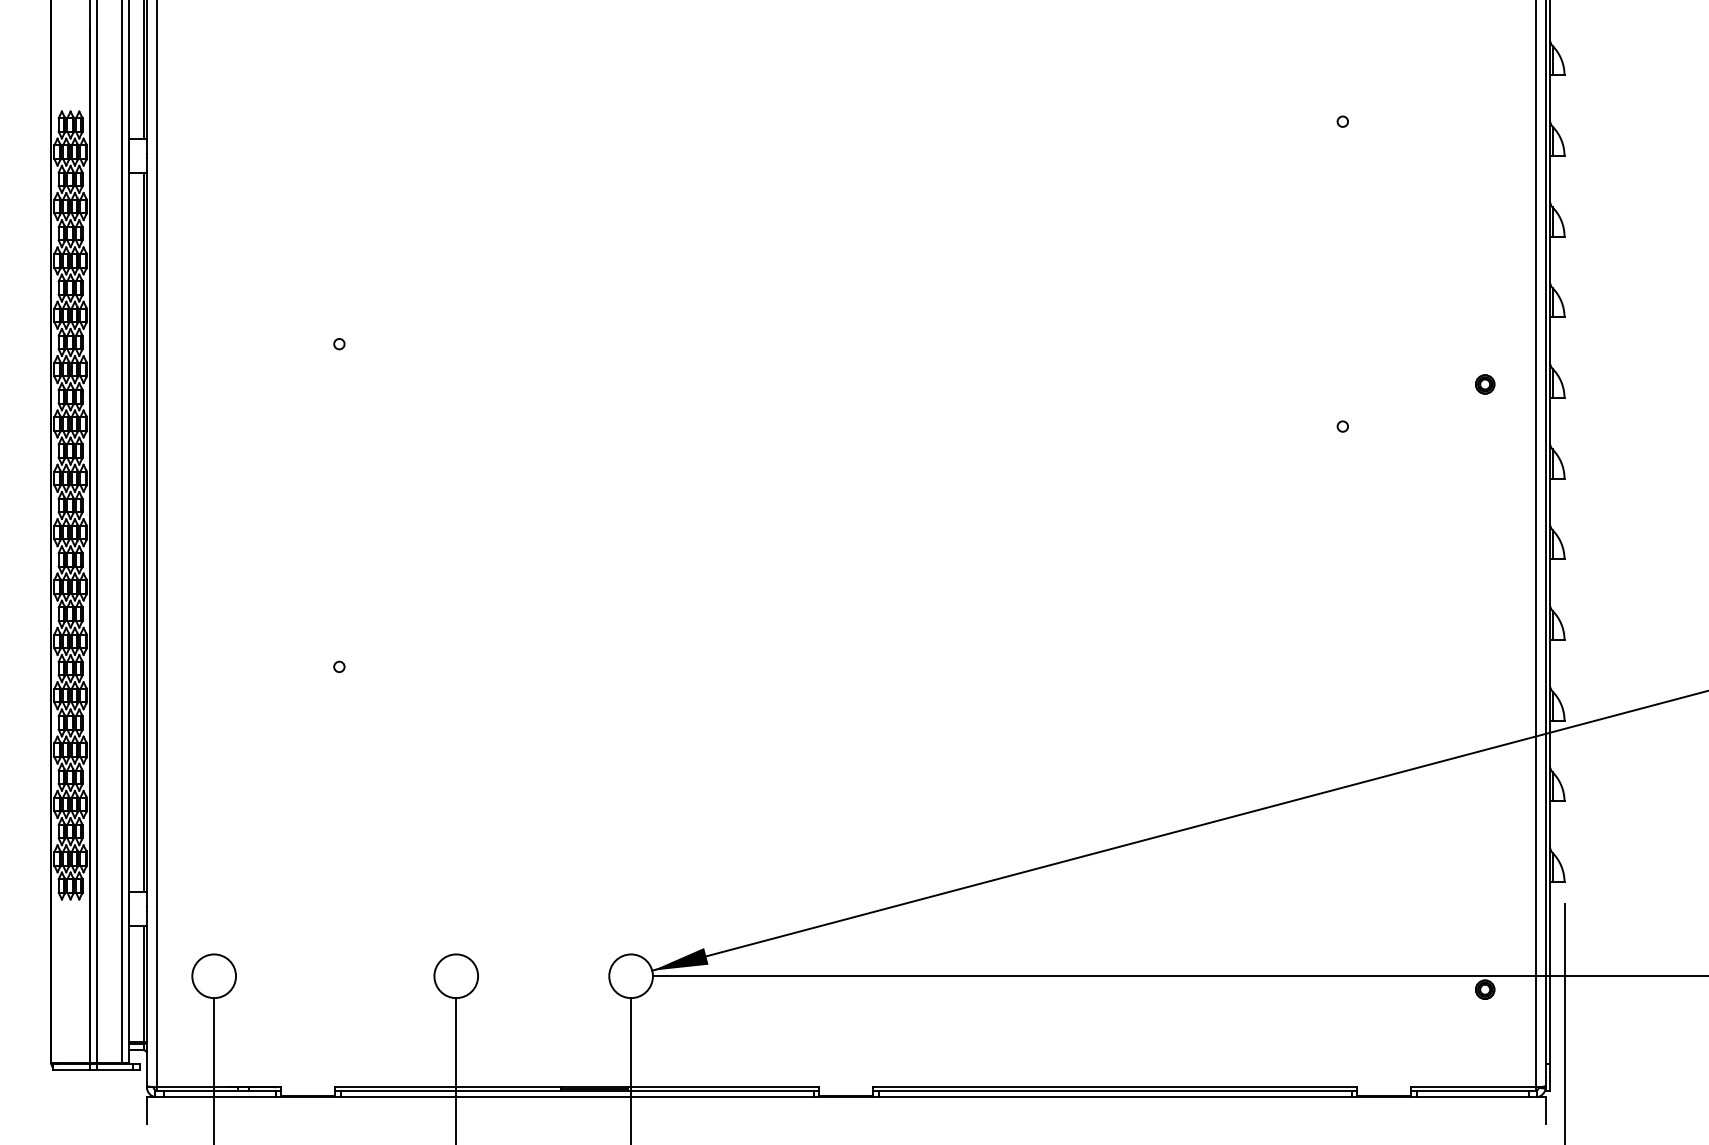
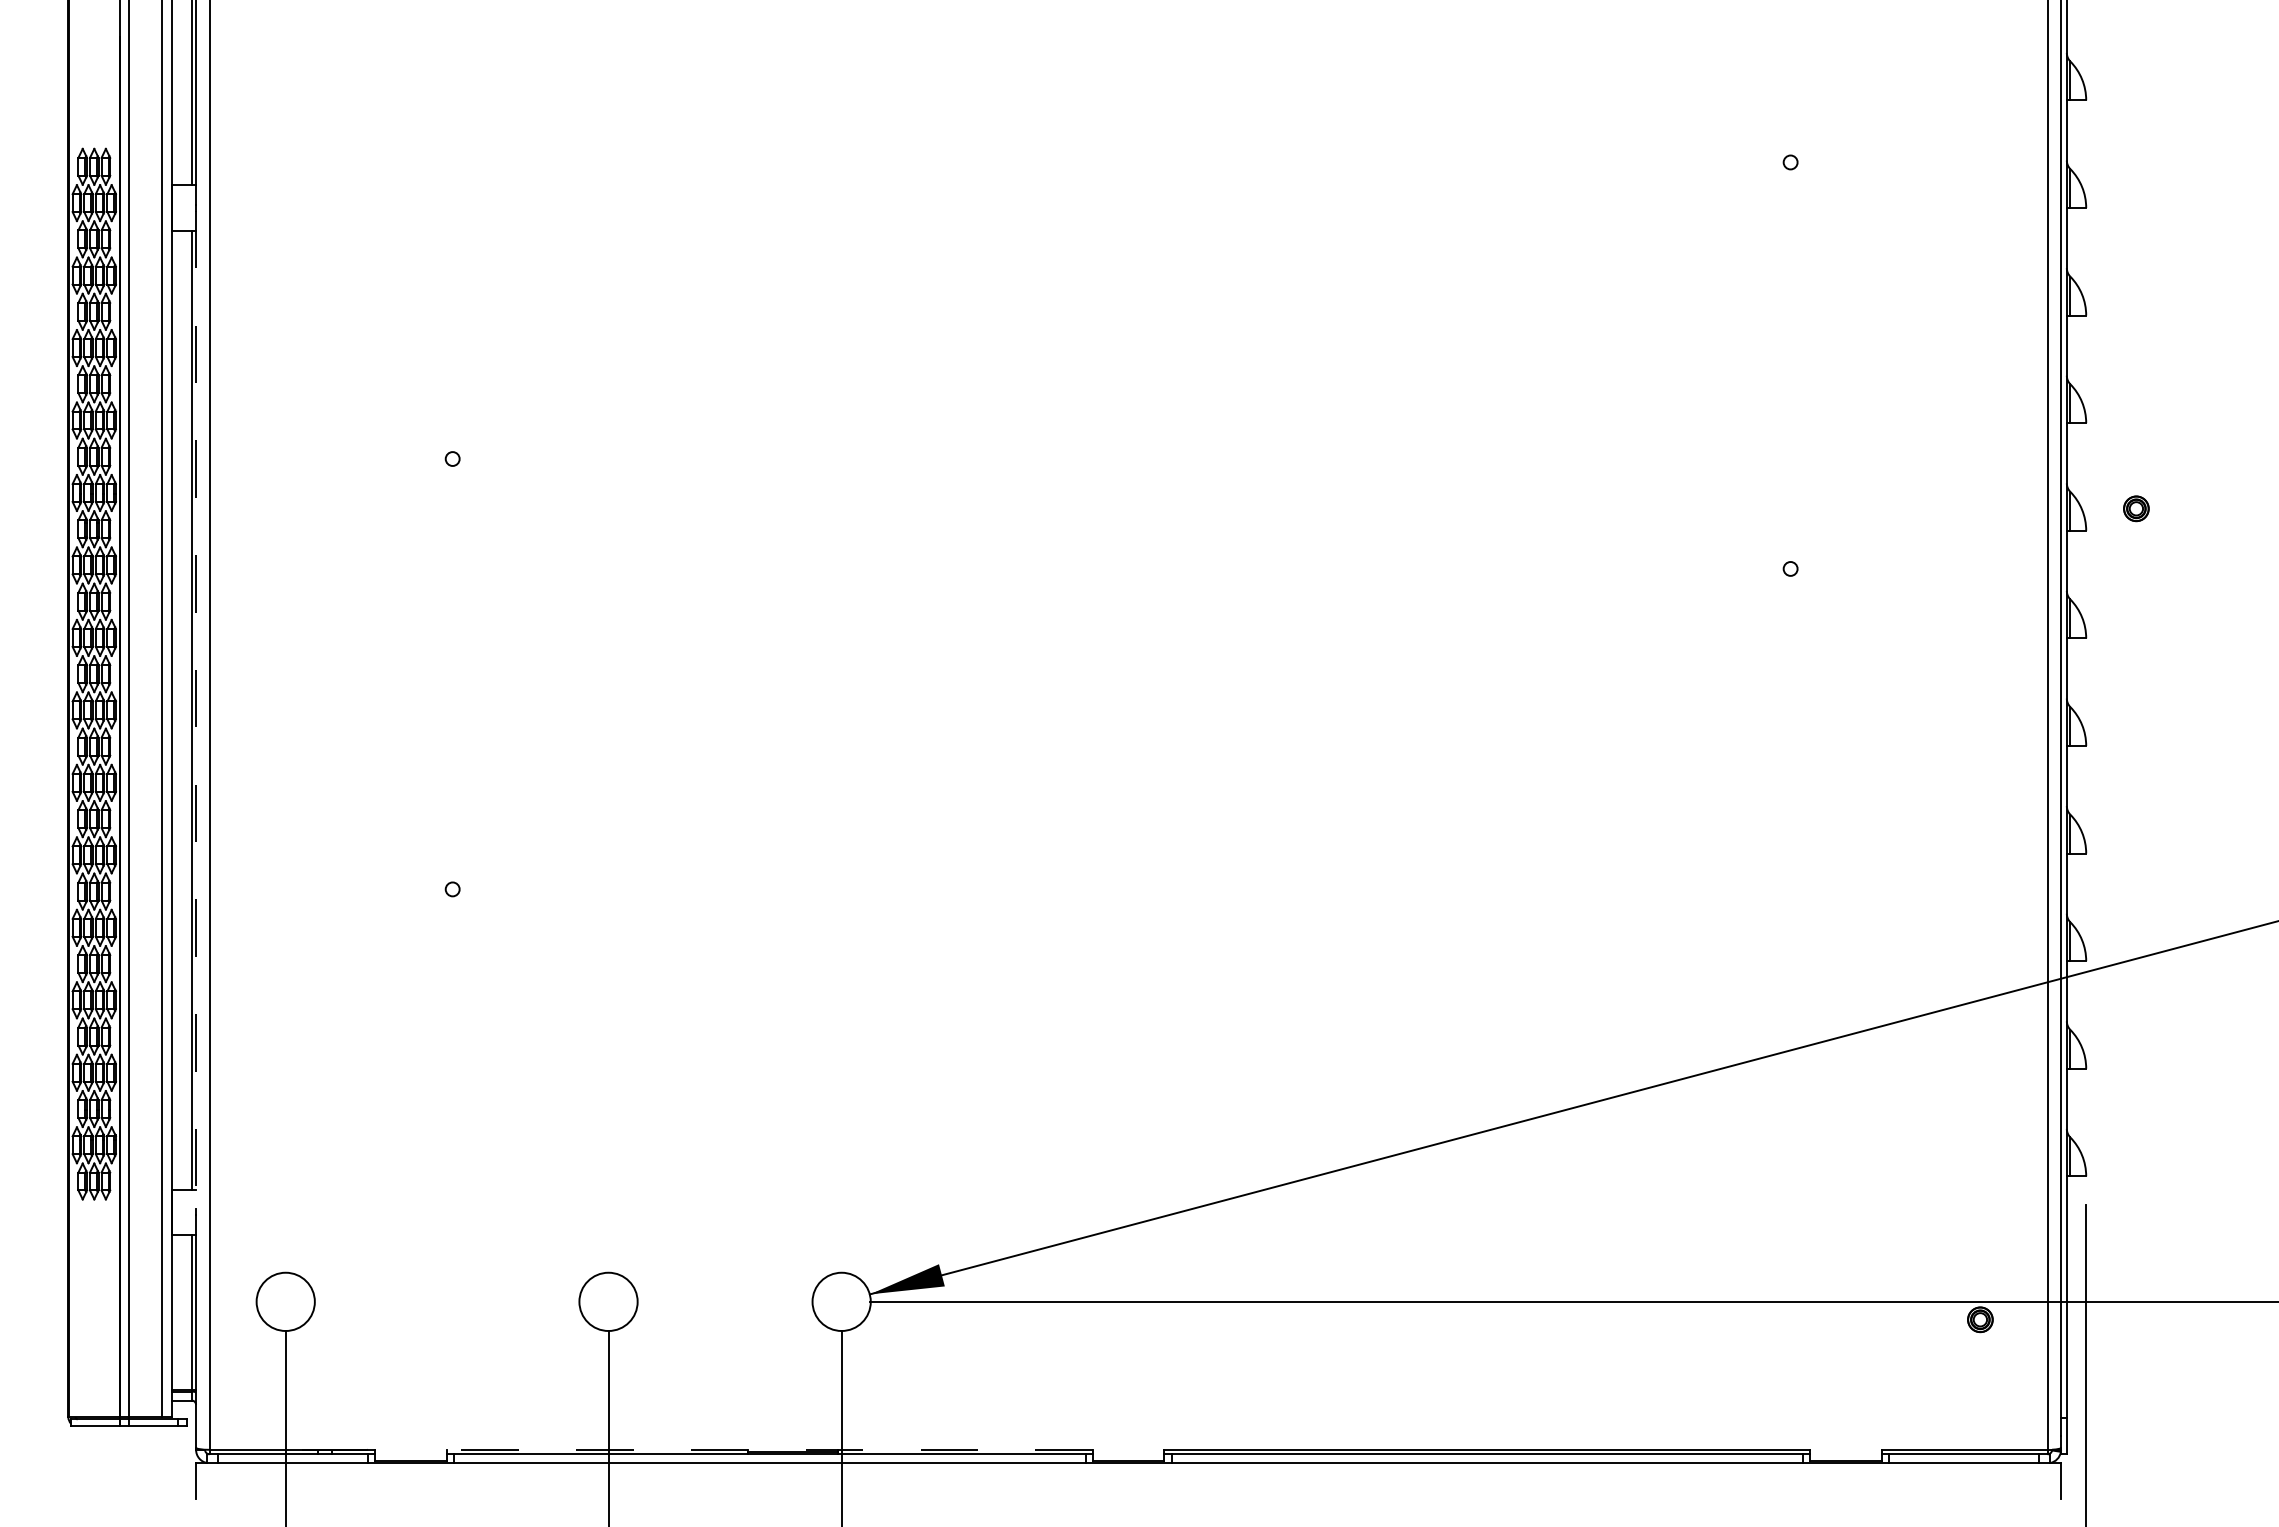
part: (1485, 384) -> (2136, 508), moved
line: (147, 532) -> (196, 710), solid -> dashed
line: (577, 1087) -> (769, 1449), solid -> dashed

